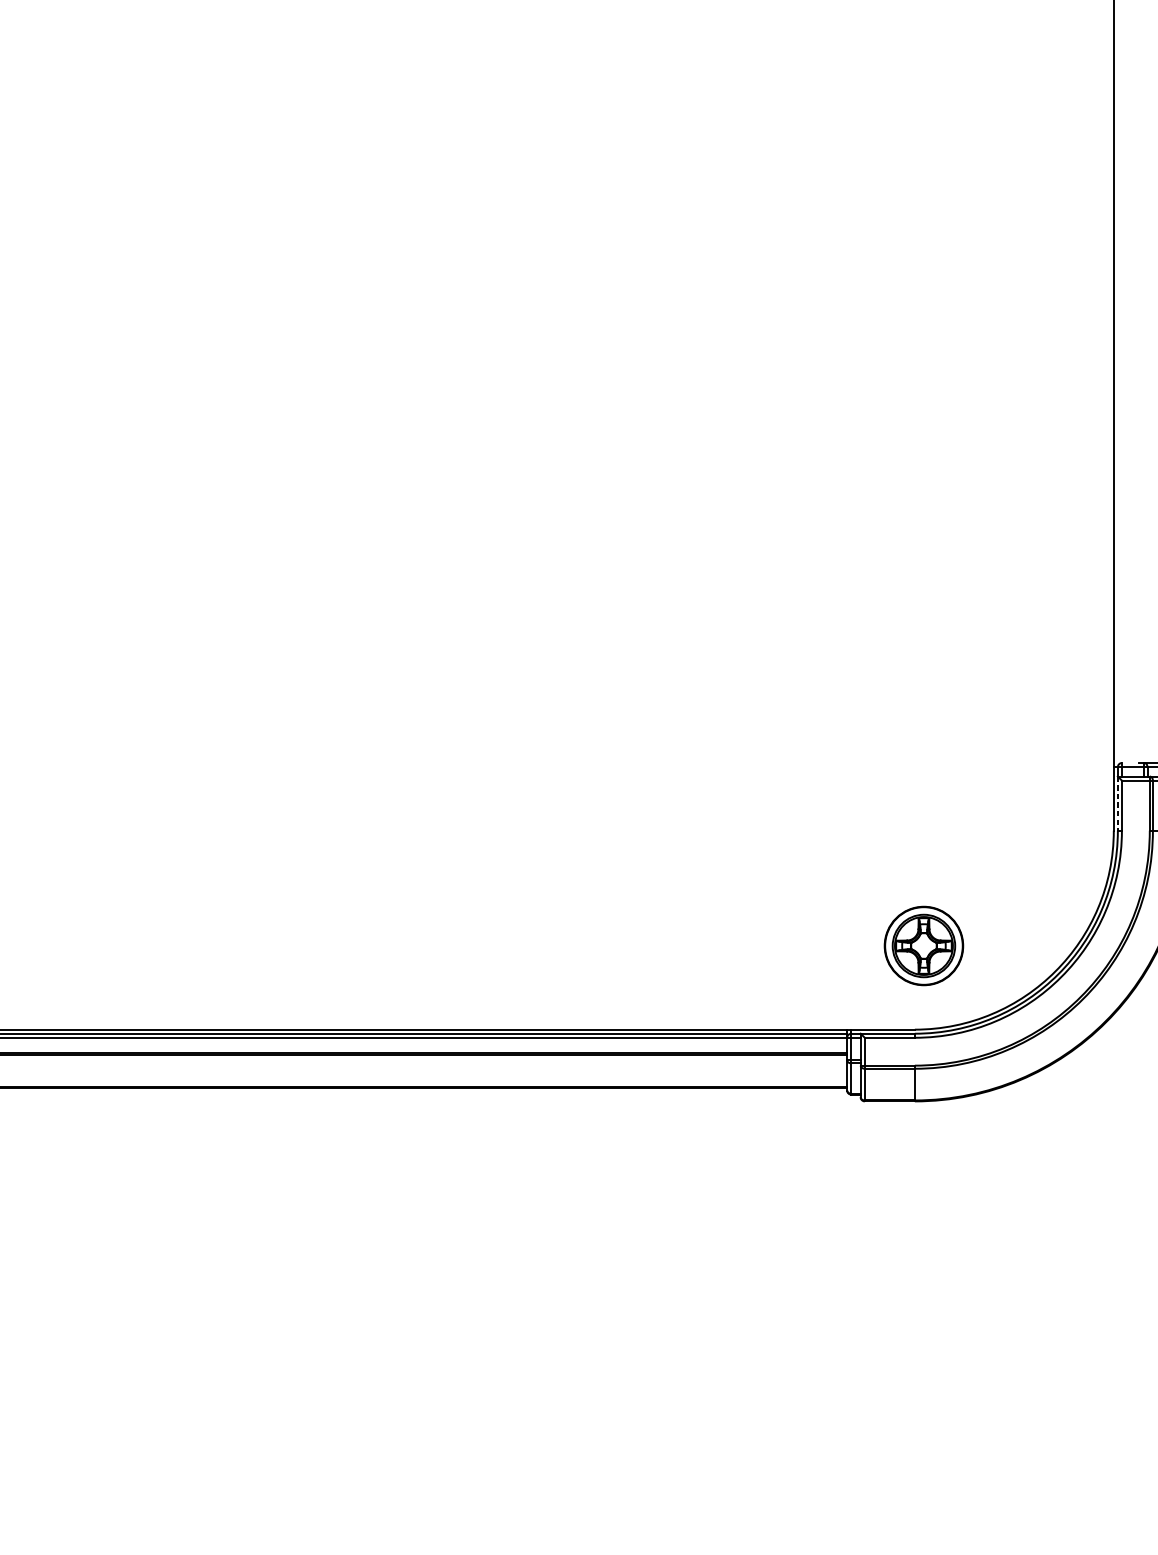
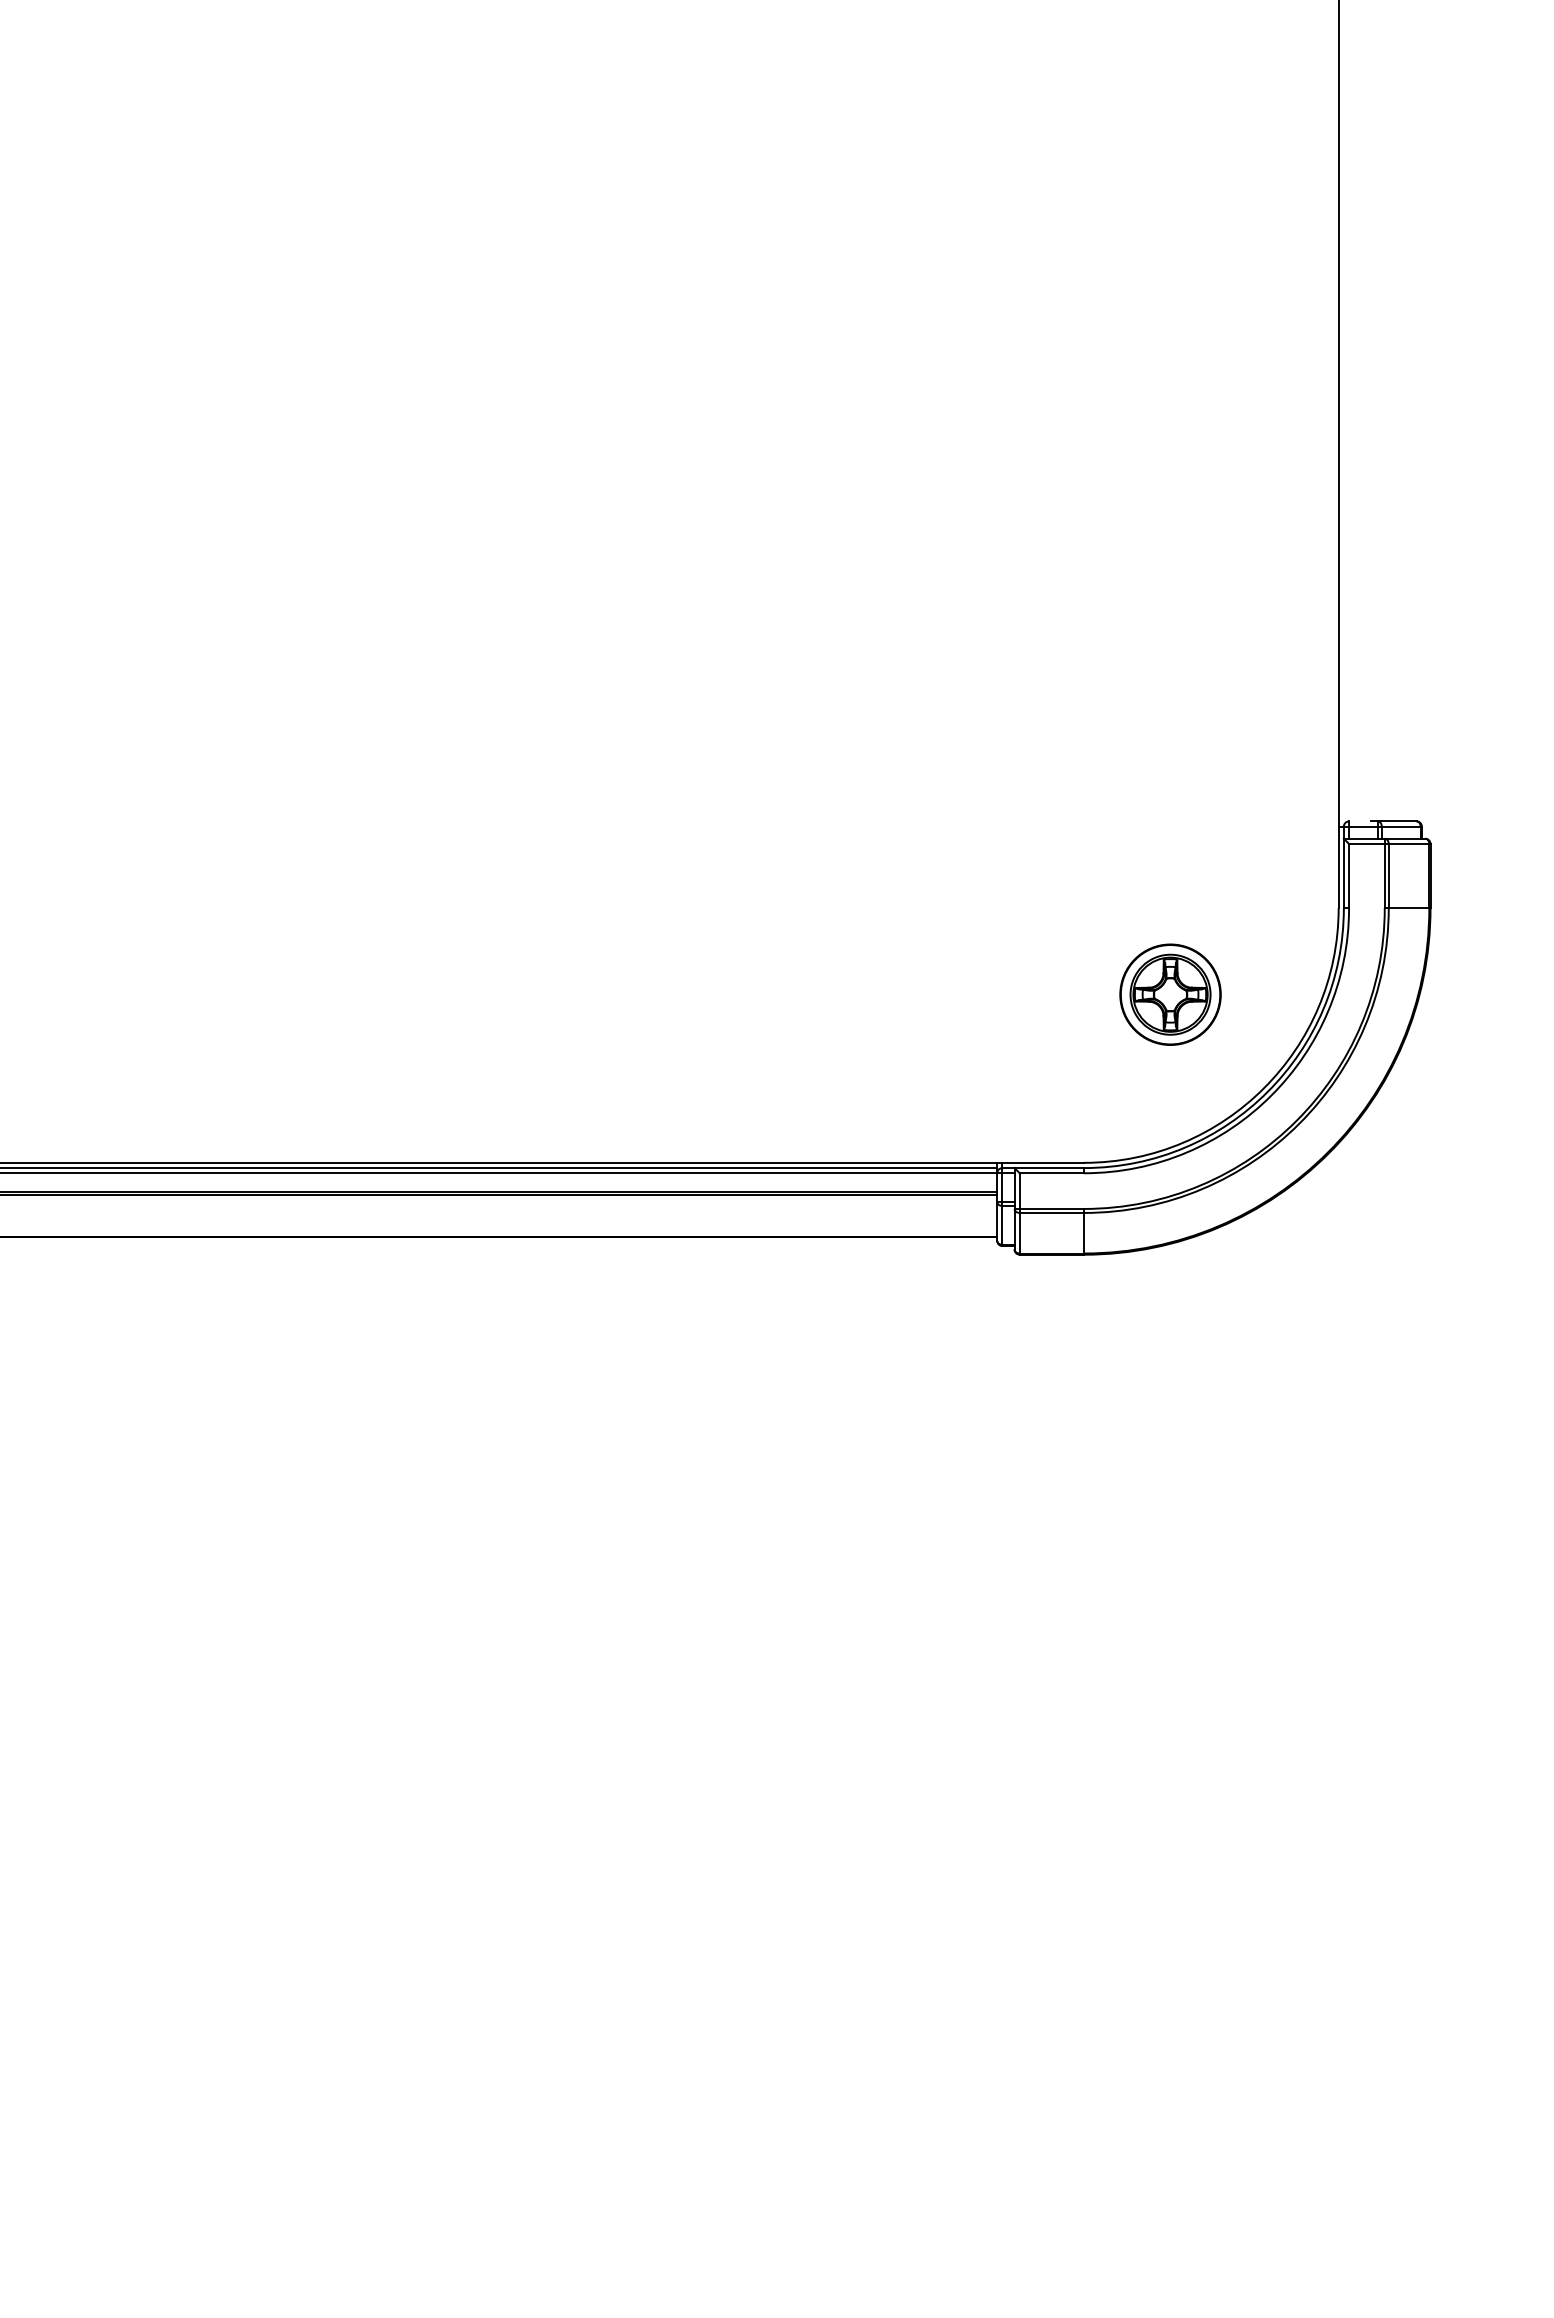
line: (1117, 803) -> (1343, 873), dashed -> solid
part: (923, 945) -> (1170, 994), moved

